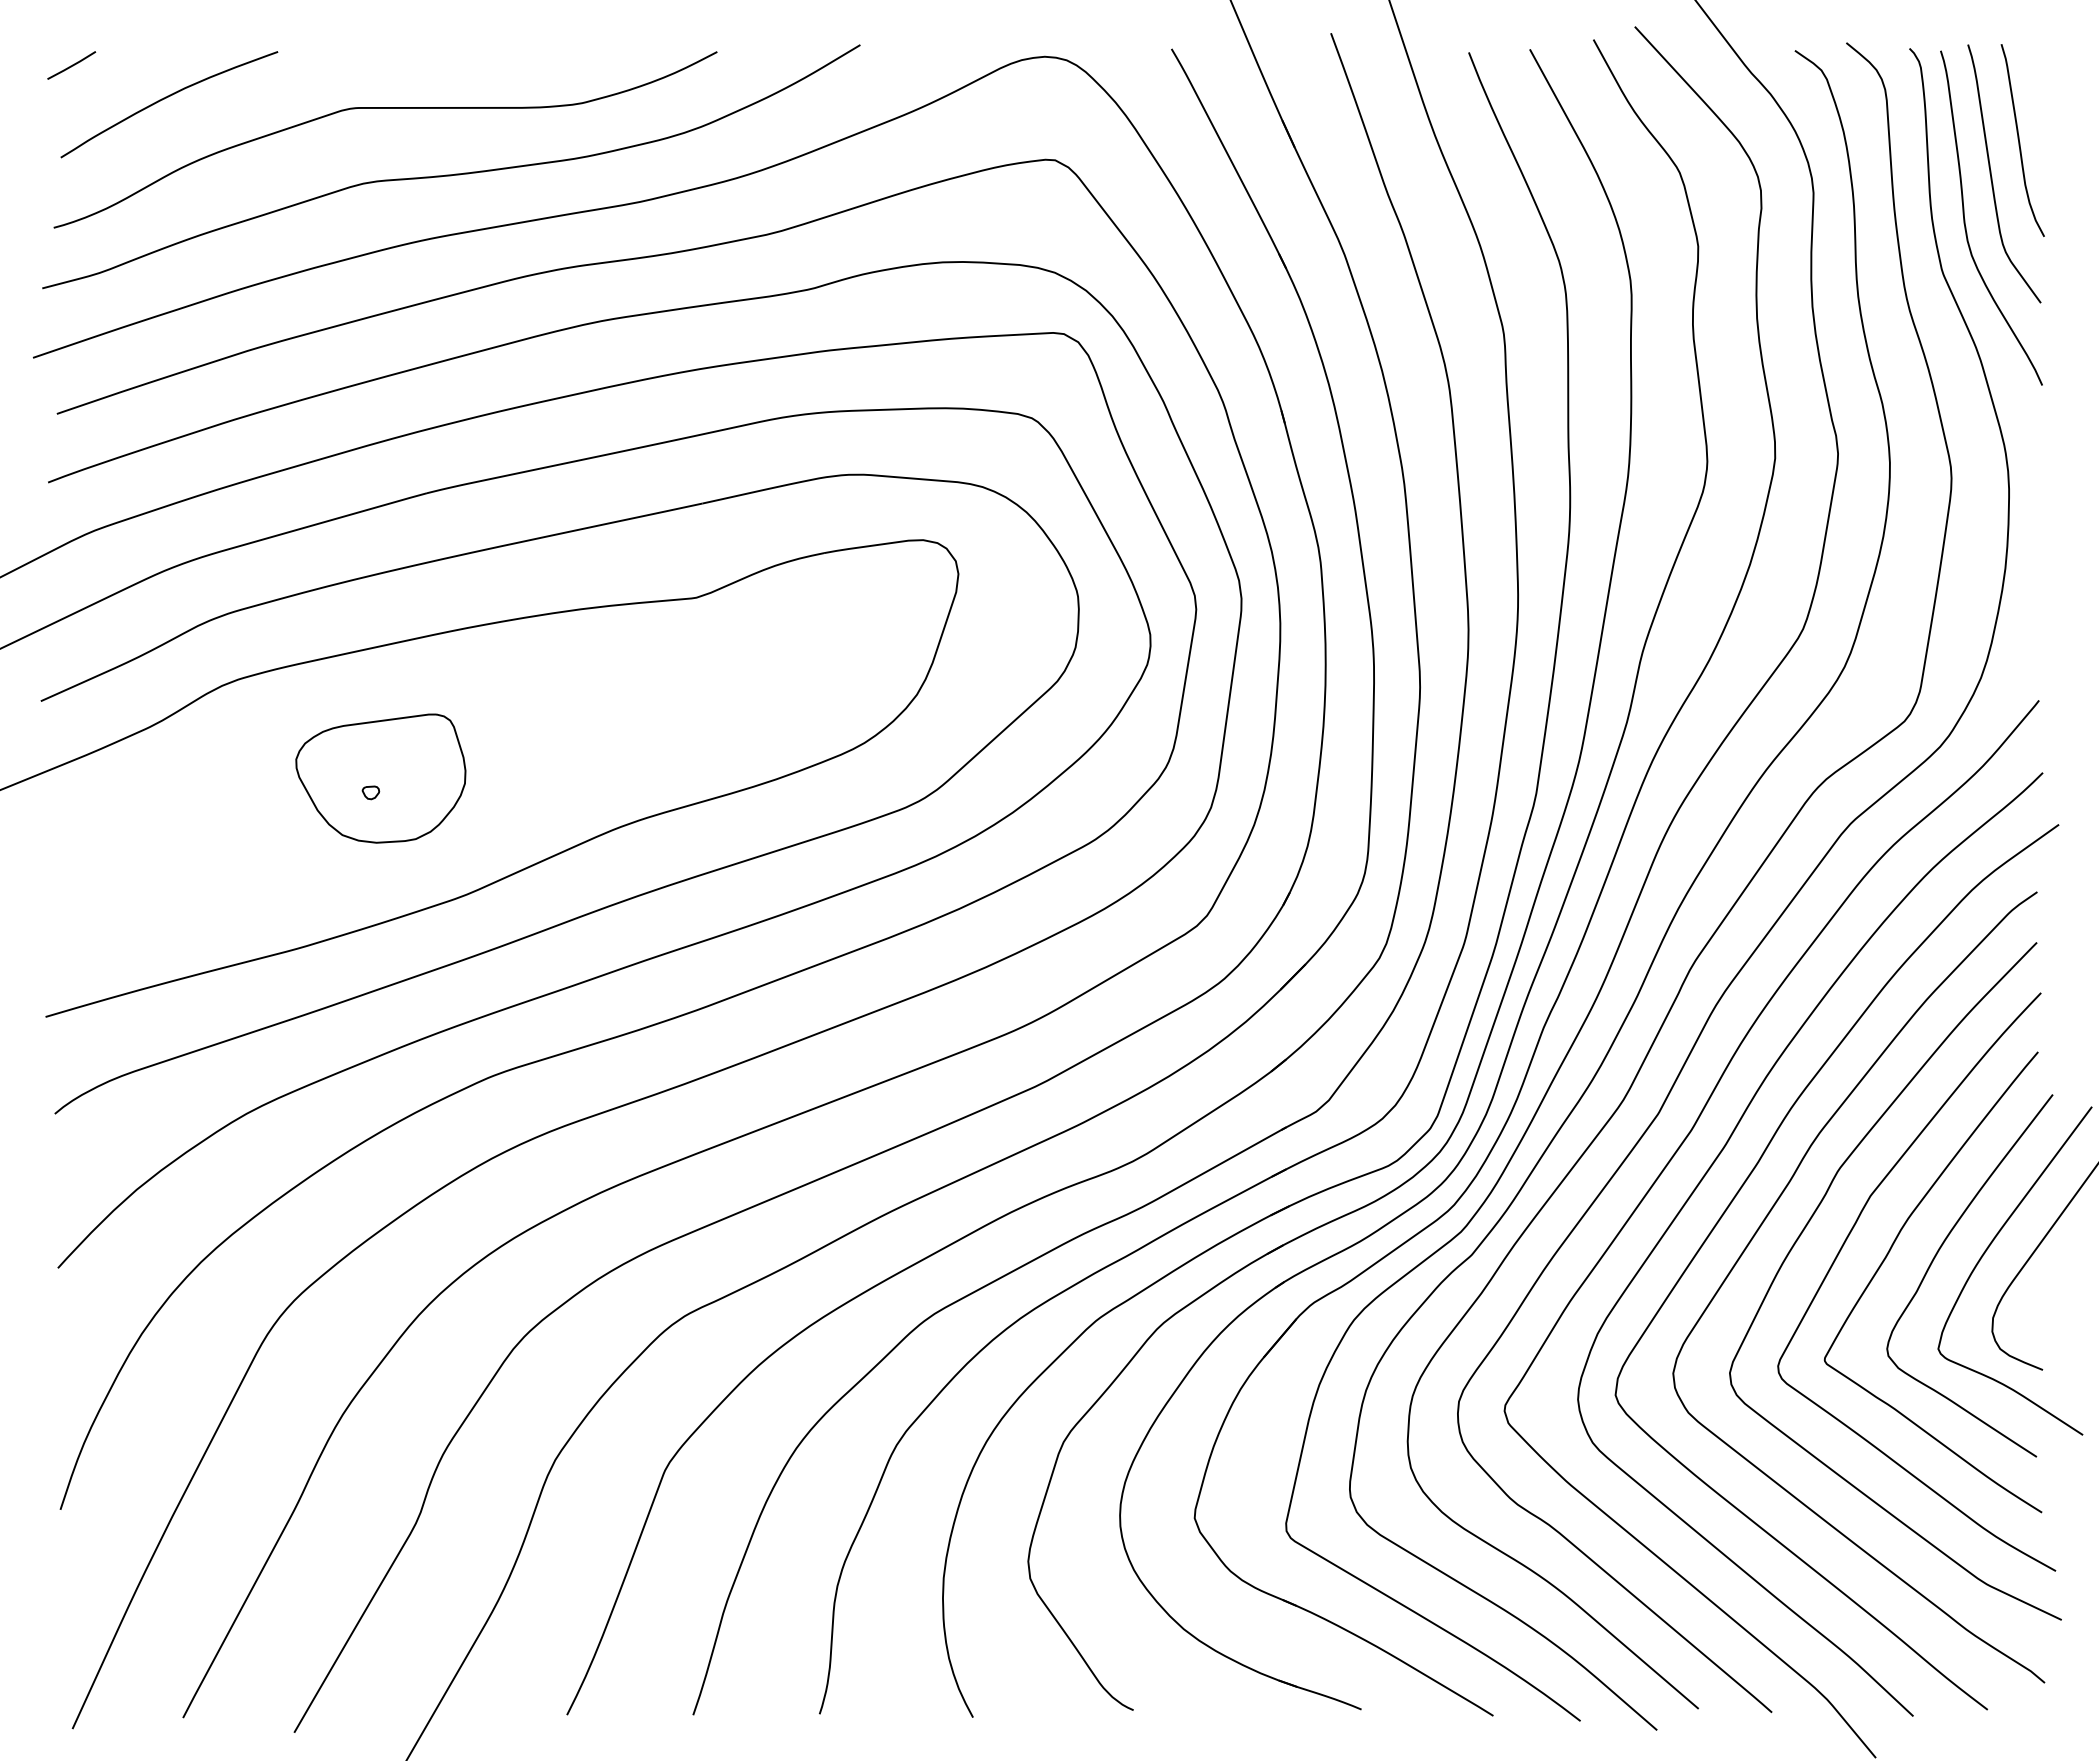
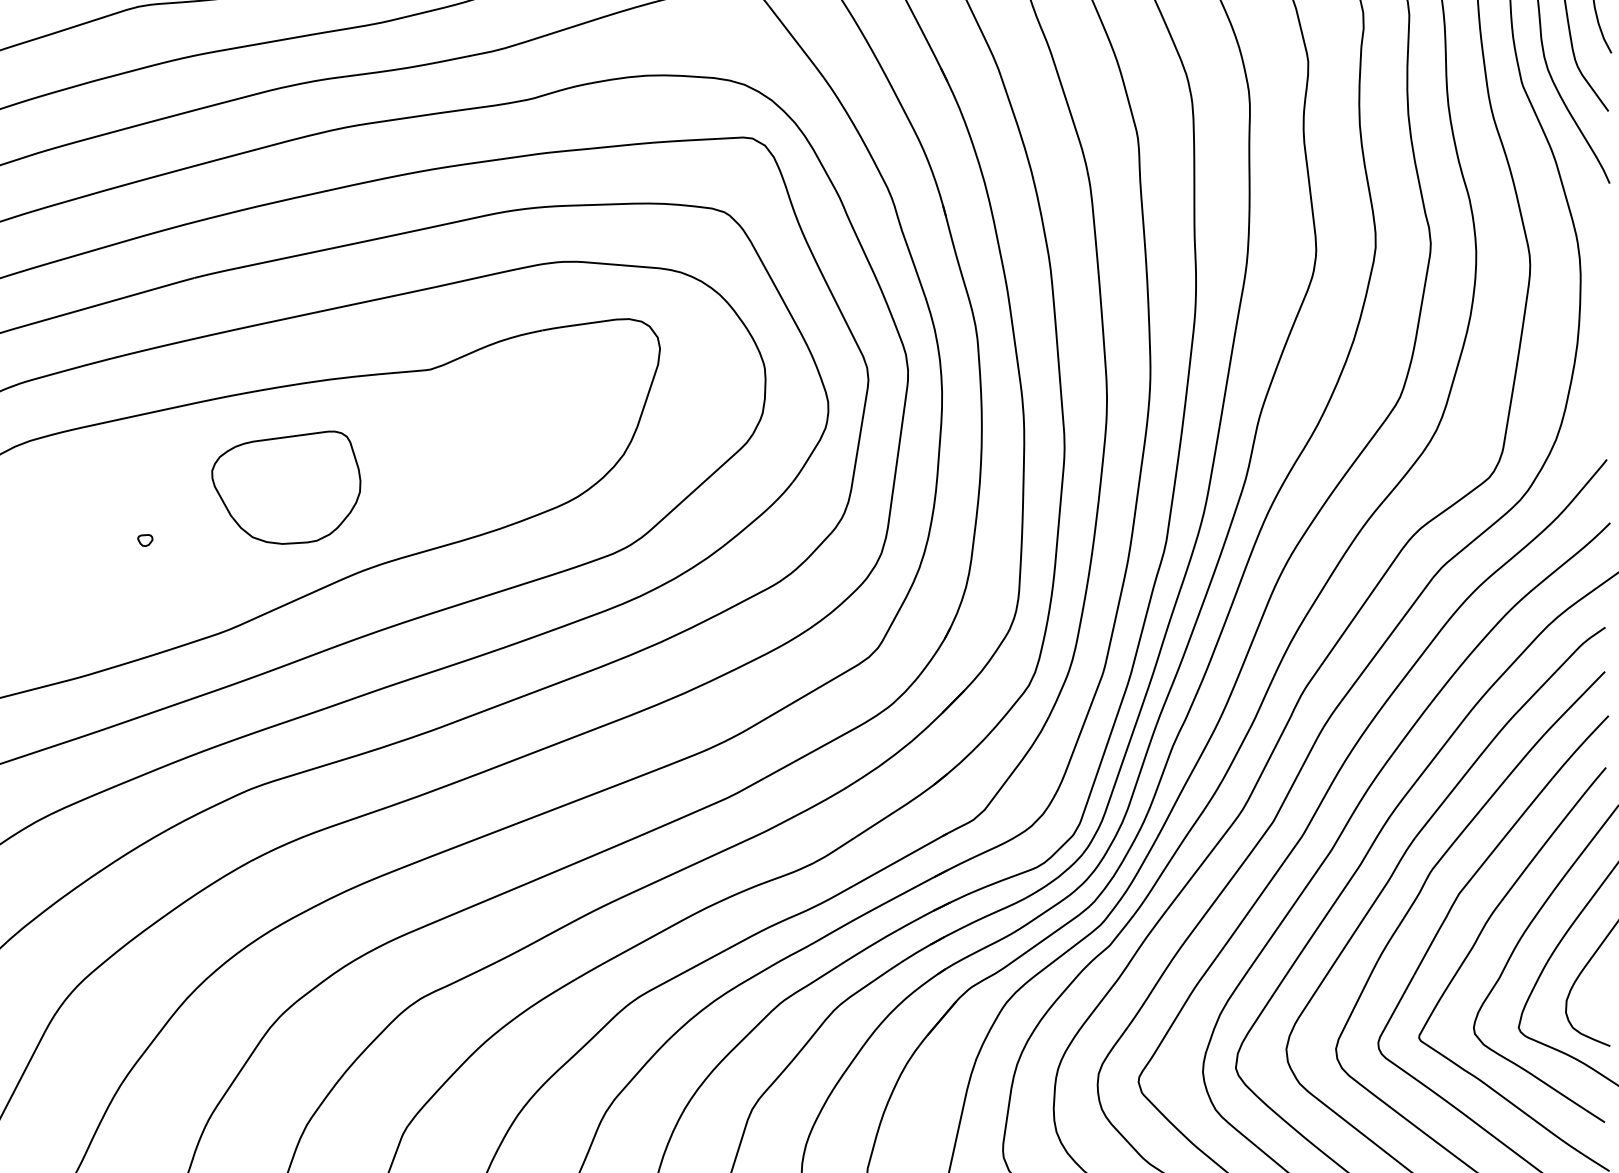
part: (380, 778) -> (285, 487), moved

